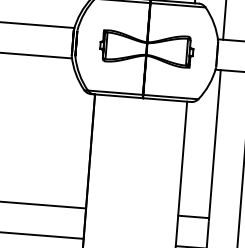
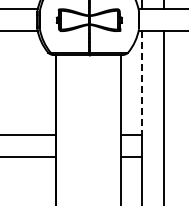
line: (215, 144) -> (142, 83), solid -> dashed

